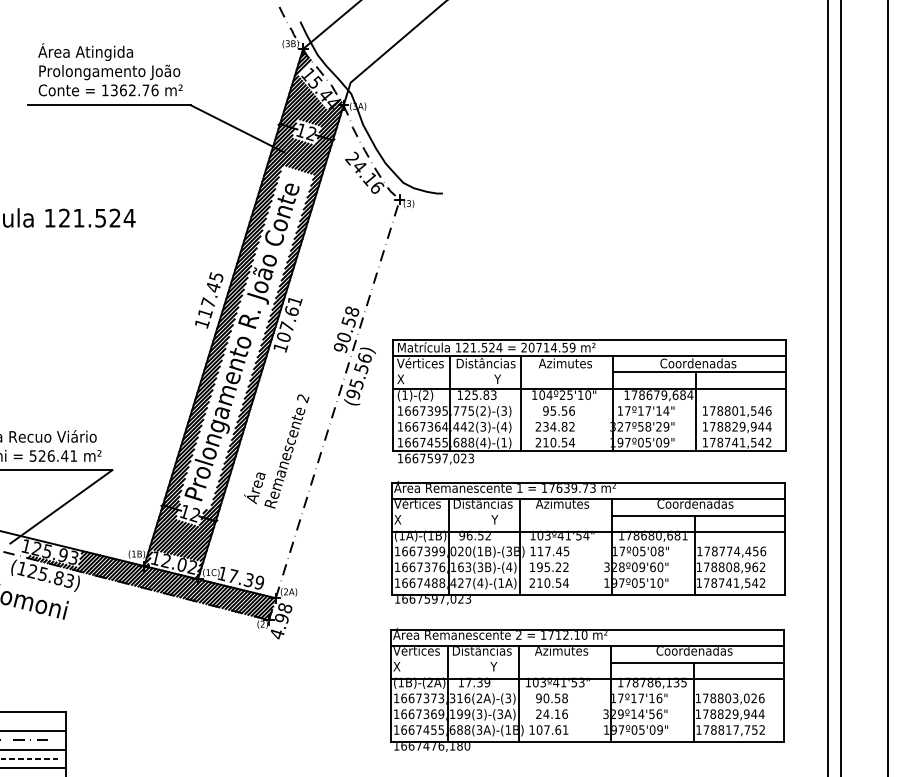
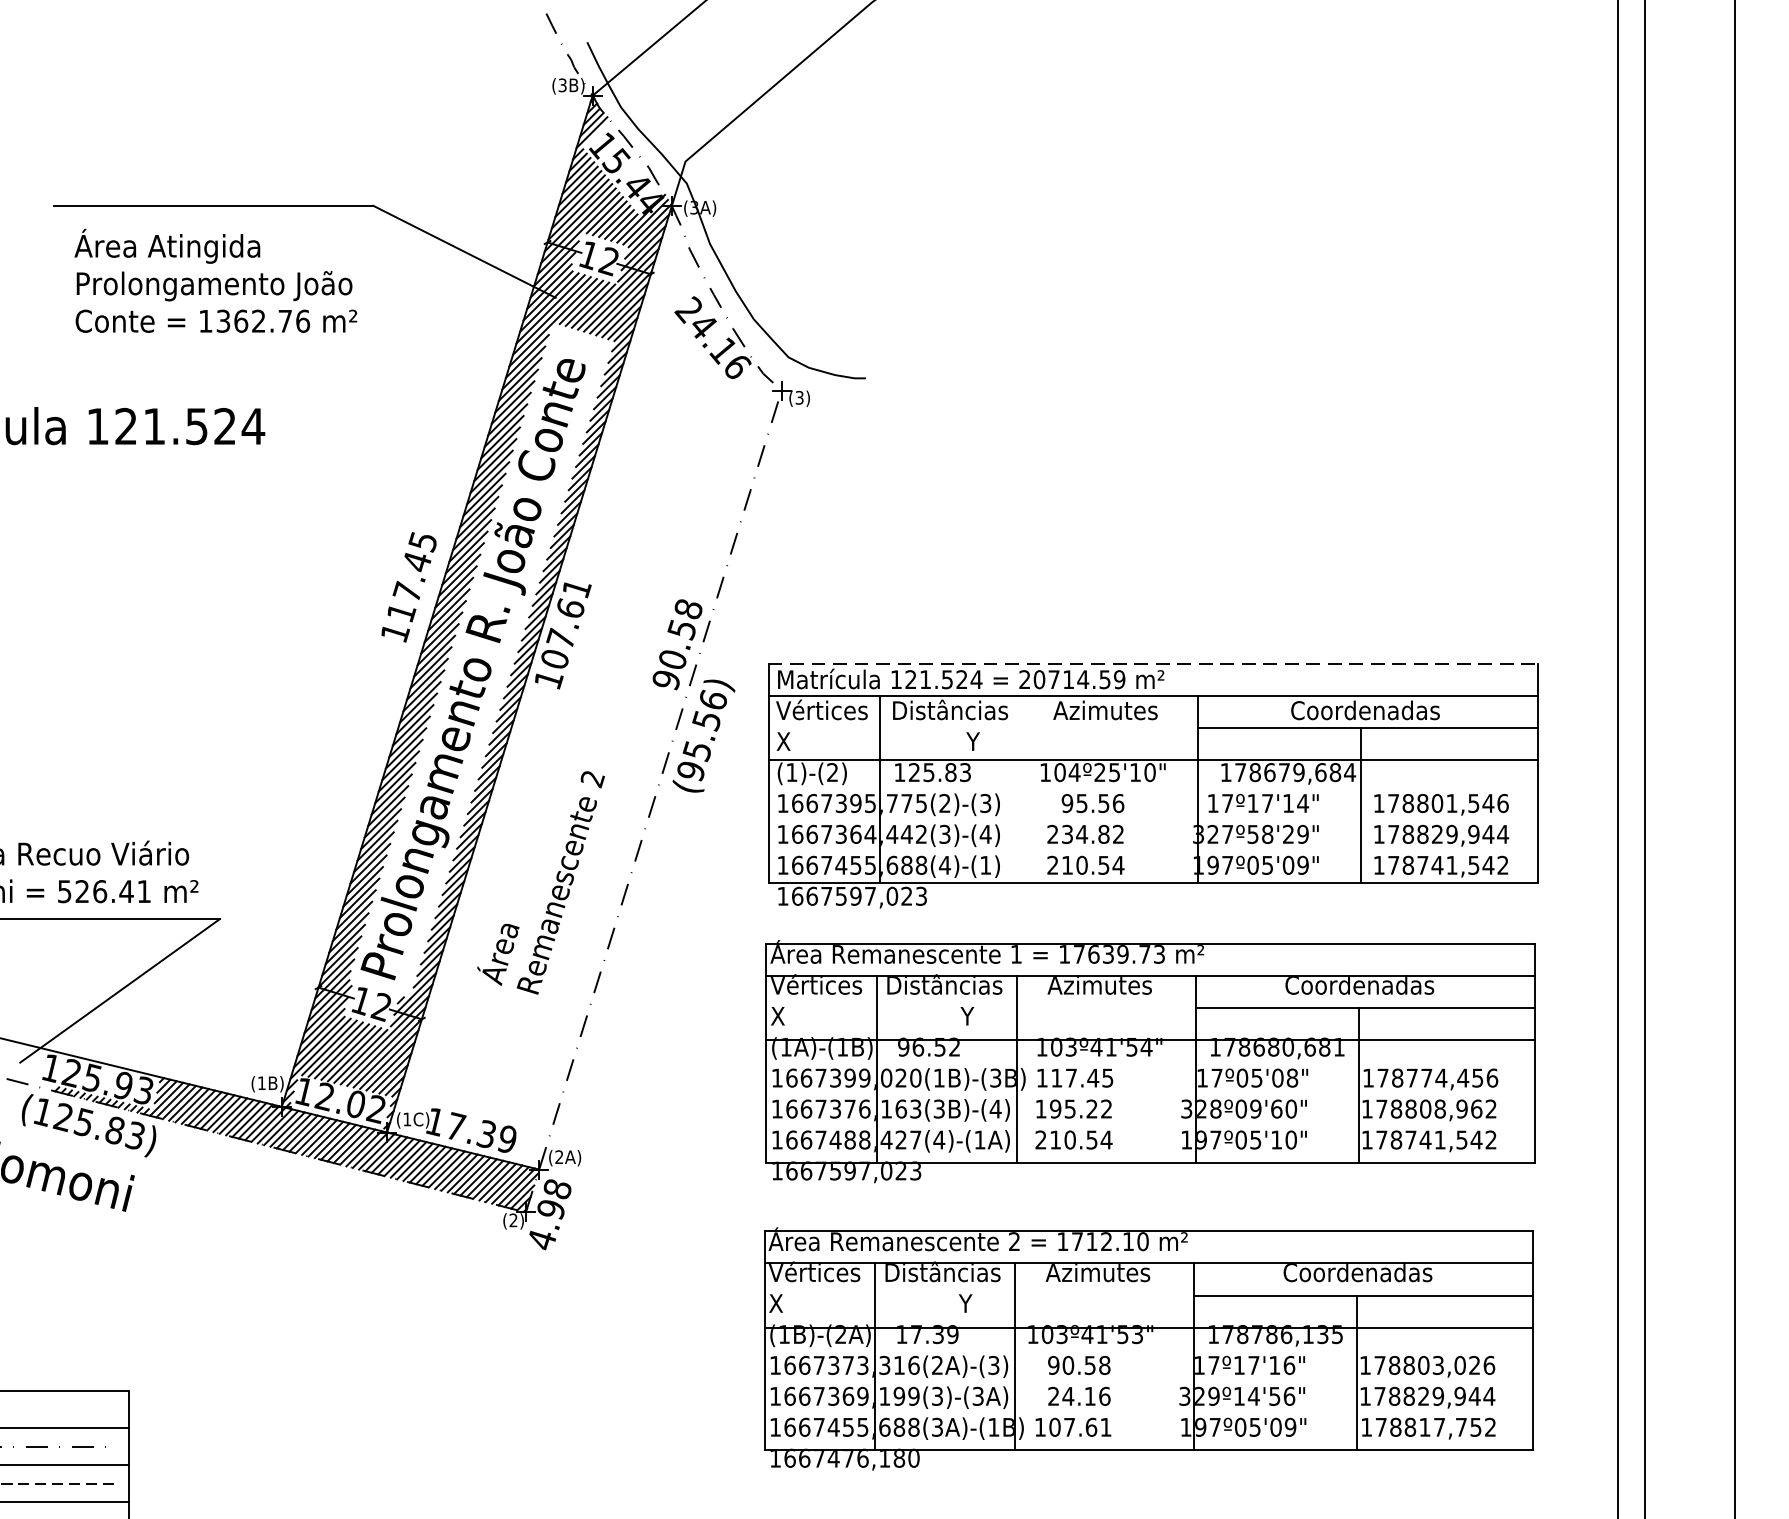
text: (110, 69) -> (215, 280), moved
line: (589, 339) -> (1152, 663), solid -> dashed
line: (521, 403) -> (1019, 788), removed

